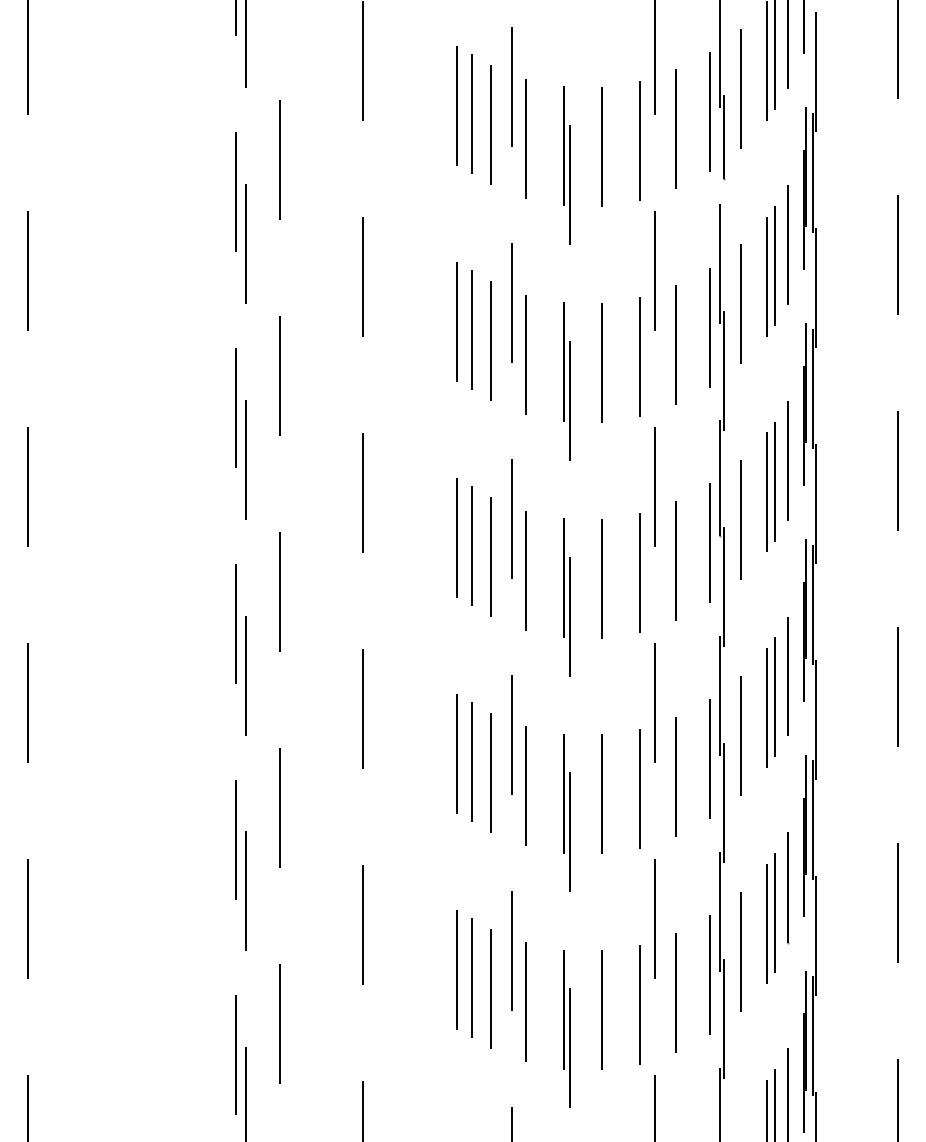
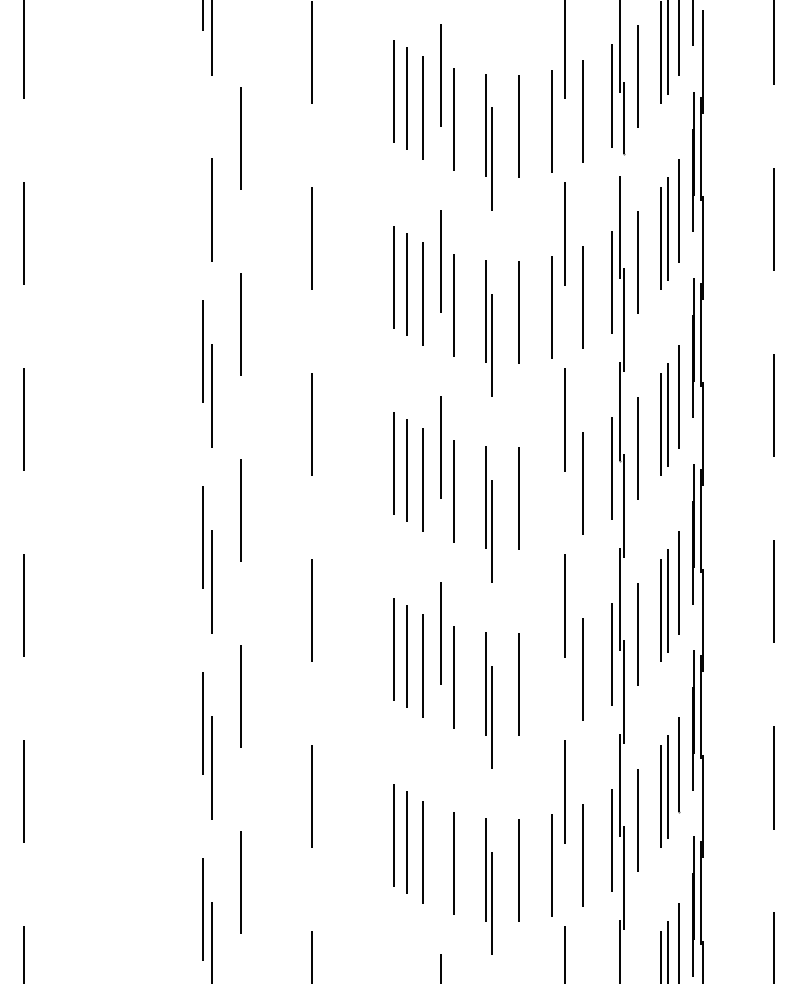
line: (236, 190) -> (203, 164), removed
line: (639, 572) -> (551, 493), removed
line: (639, 788) -> (551, 679), removed
line: (512, 951) -> (441, 819), removed

